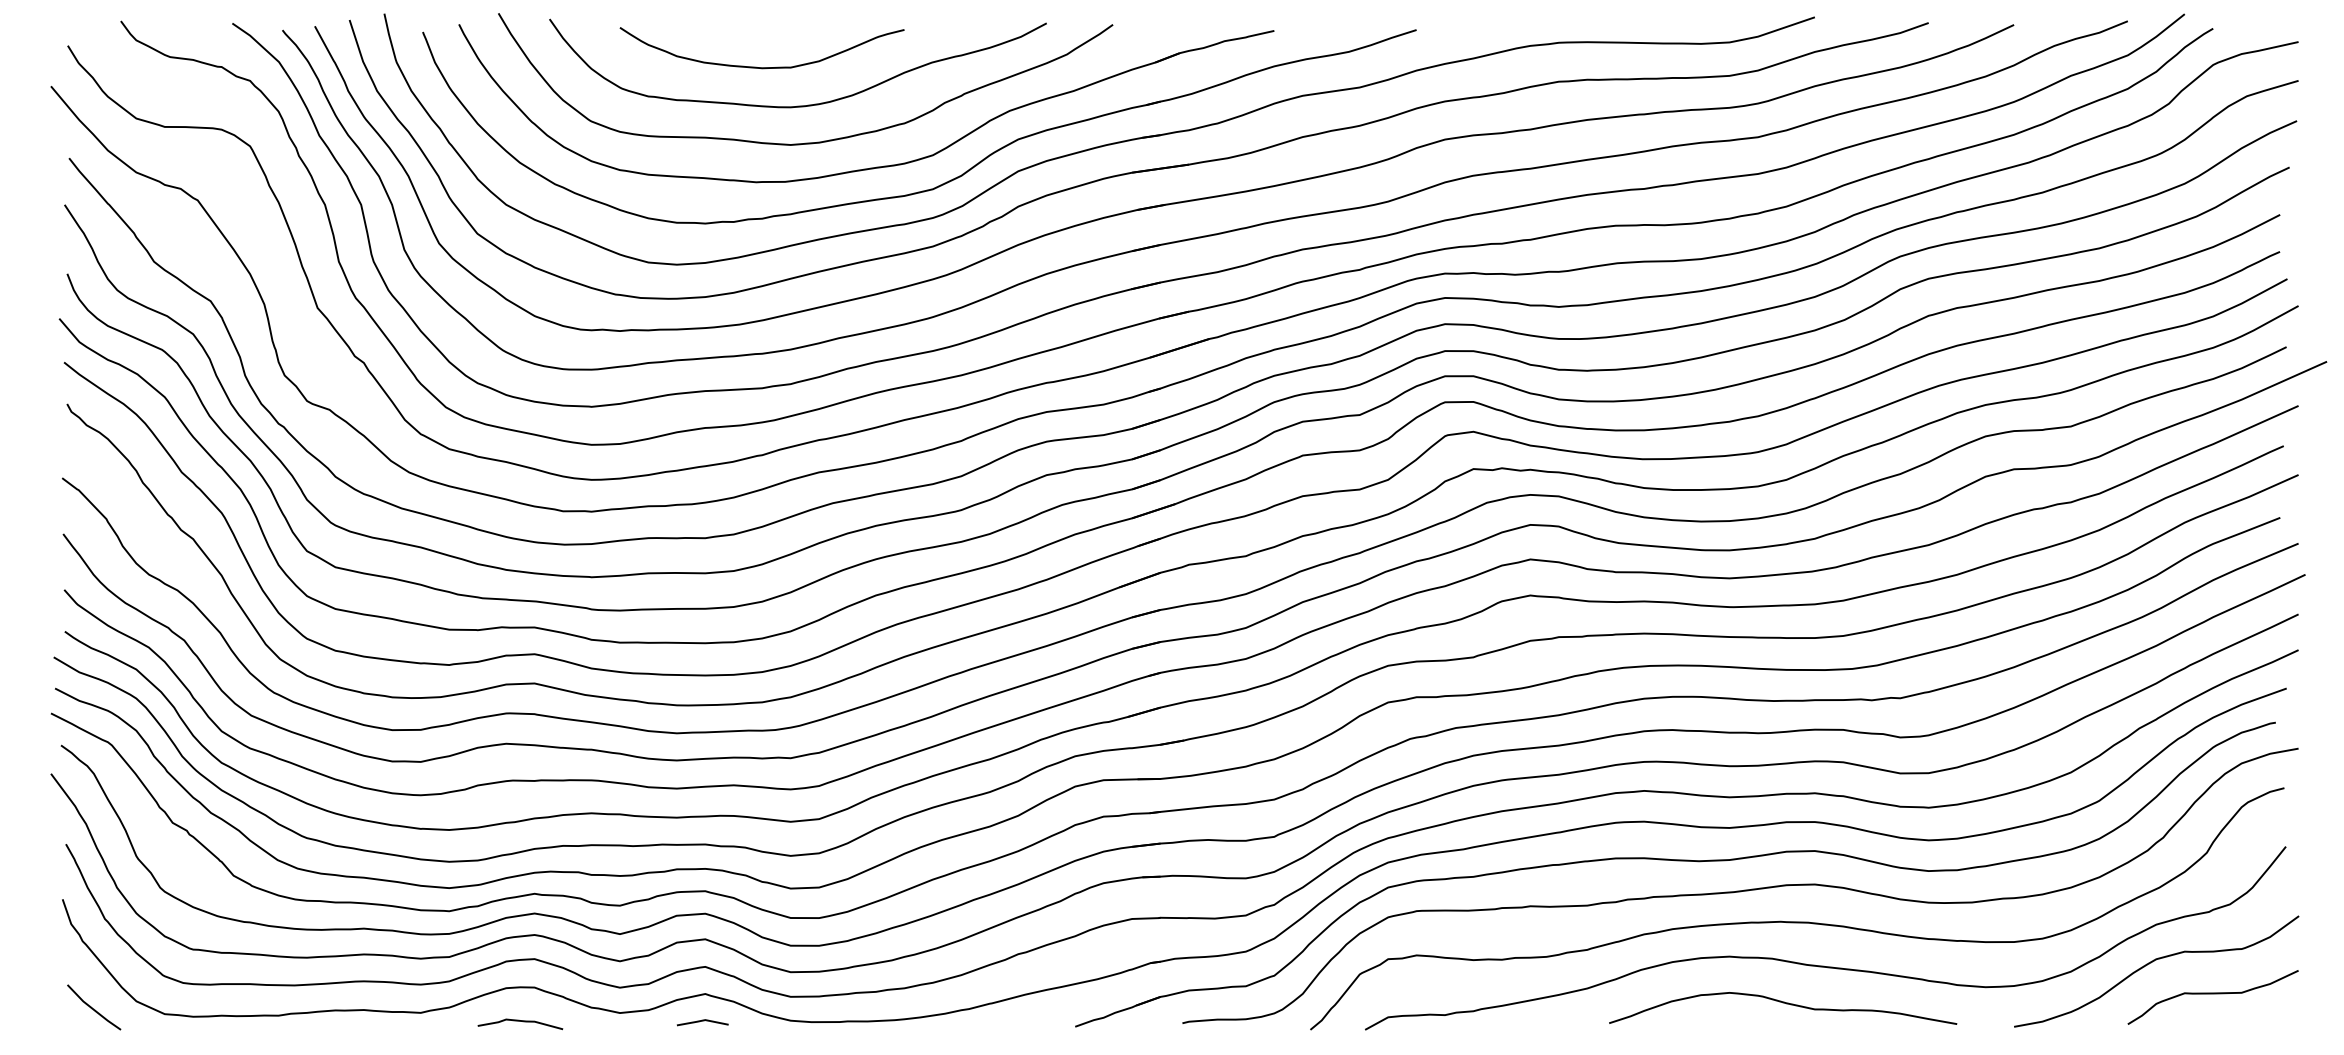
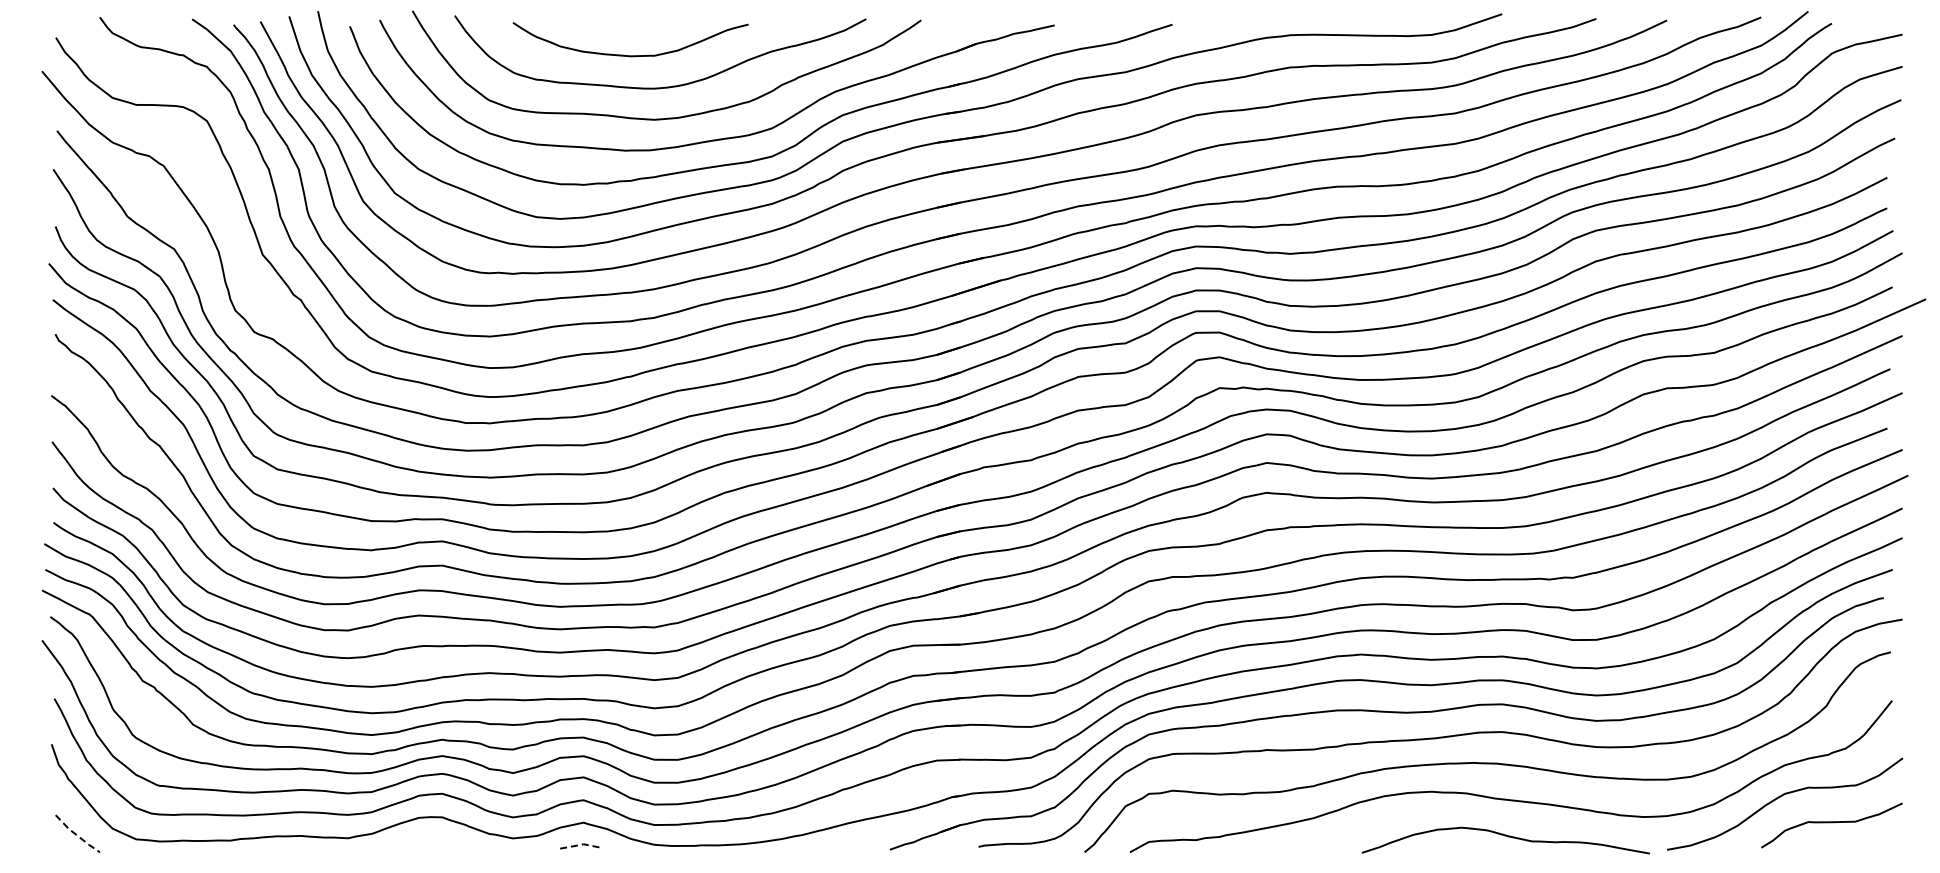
curve: (1782, 1003) -> (1505, 836), moved
line: (93, 1009) -> (77, 835), solid -> dashed
line: (702, 1020) -> (581, 844), solid -> dashed
curve: (520, 1021) -> (430, 845), removed

